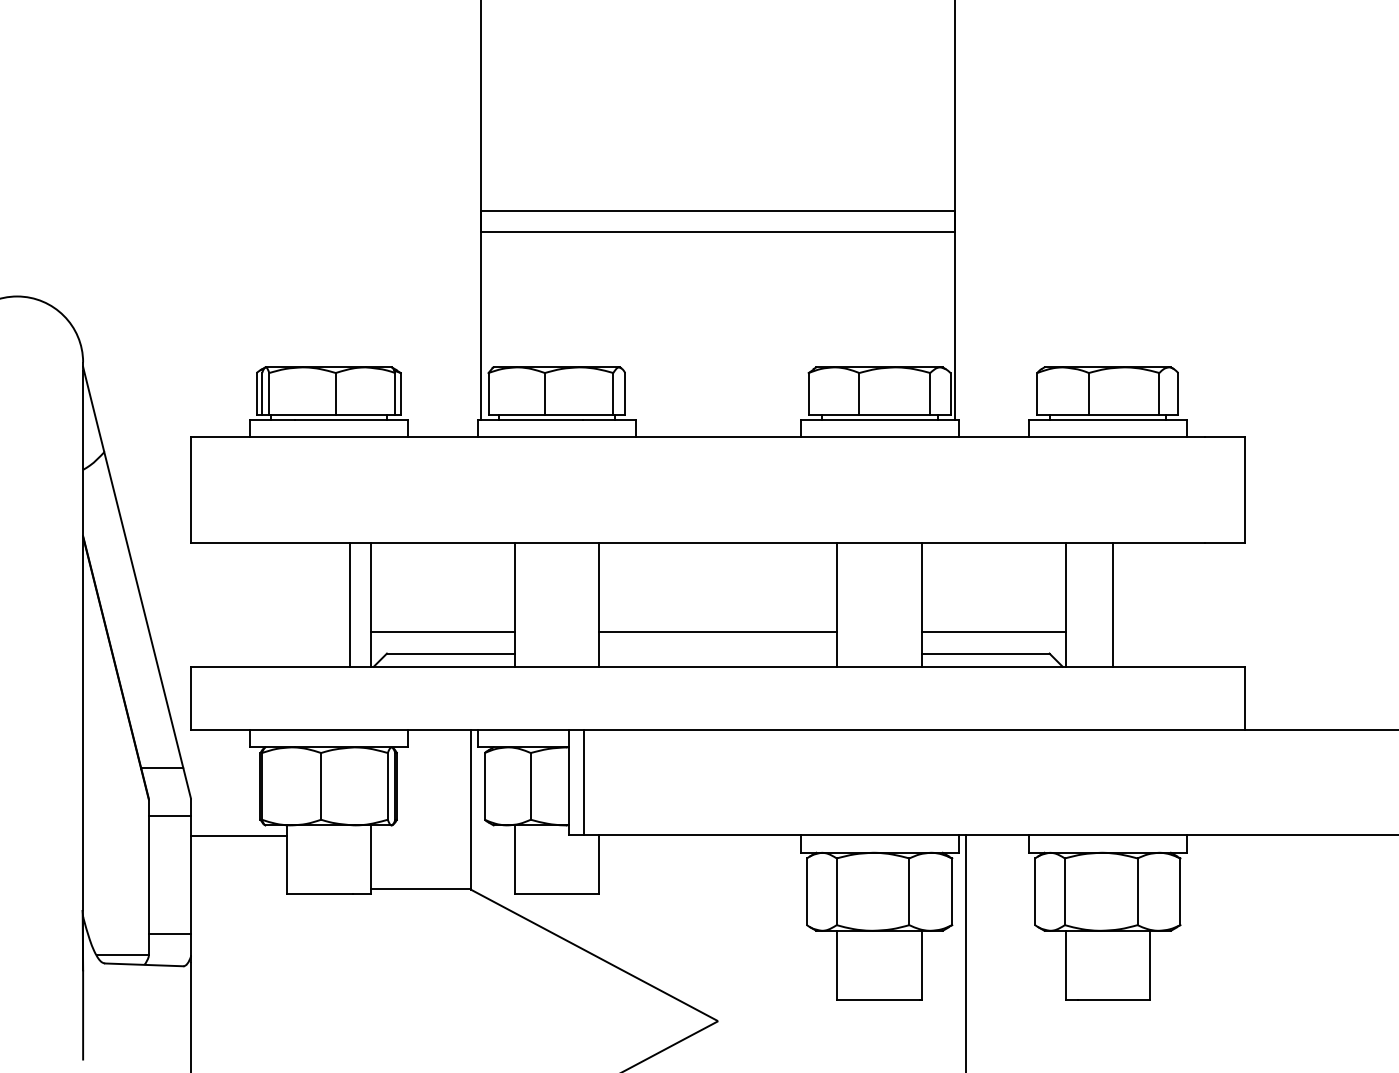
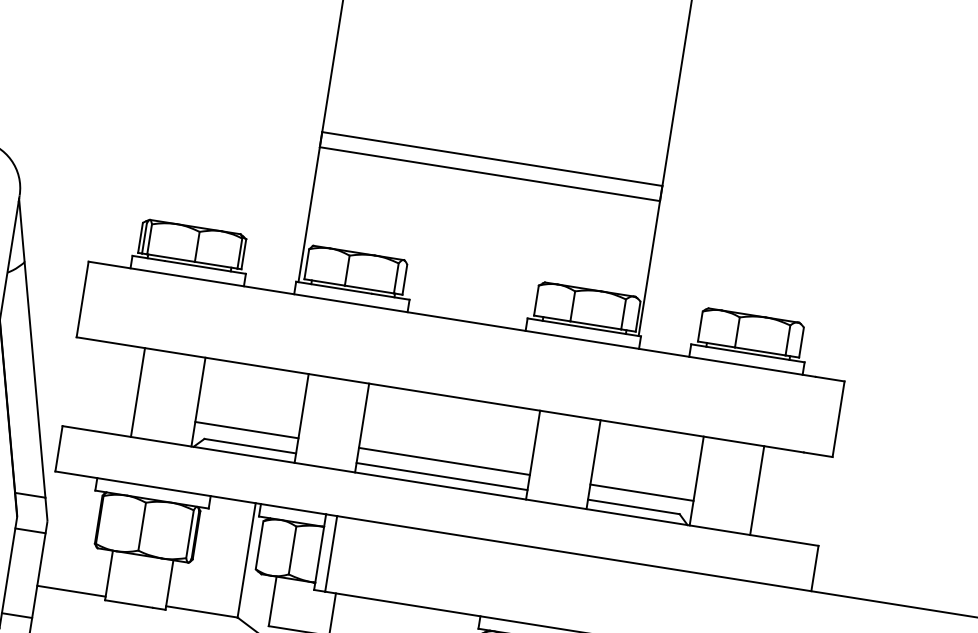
line: (349, 604) -> (138, 392), moved
line: (1112, 604) -> (756, 490), moved
line: (718, 653) -> (442, 476), added
line: (238, 836) -> (71, 591), moved

